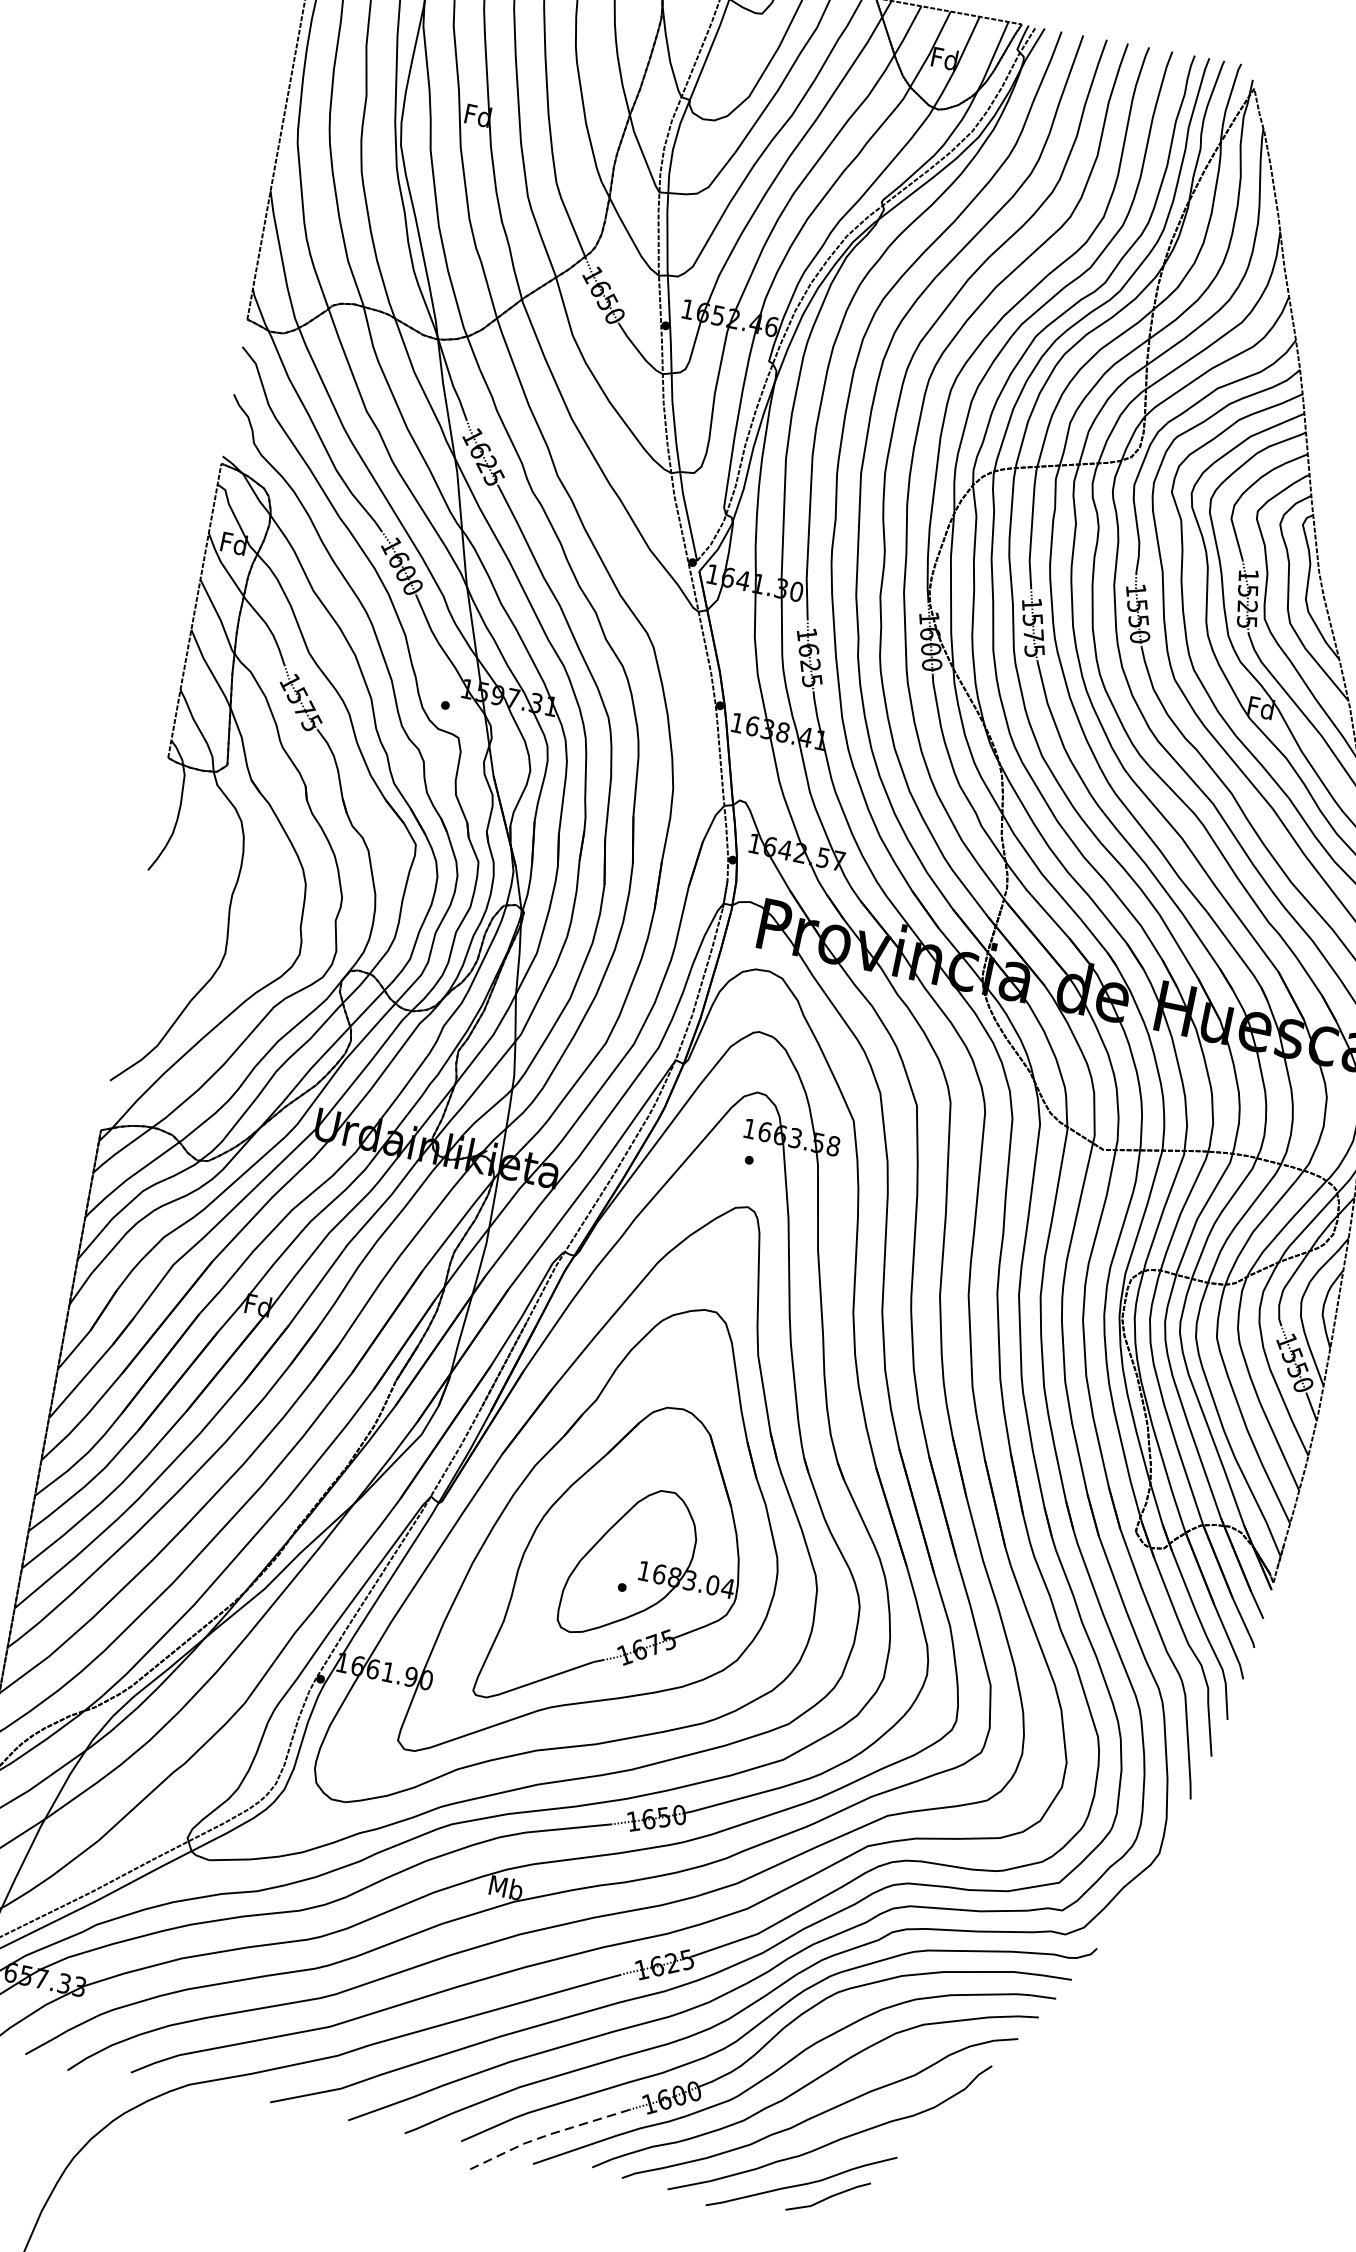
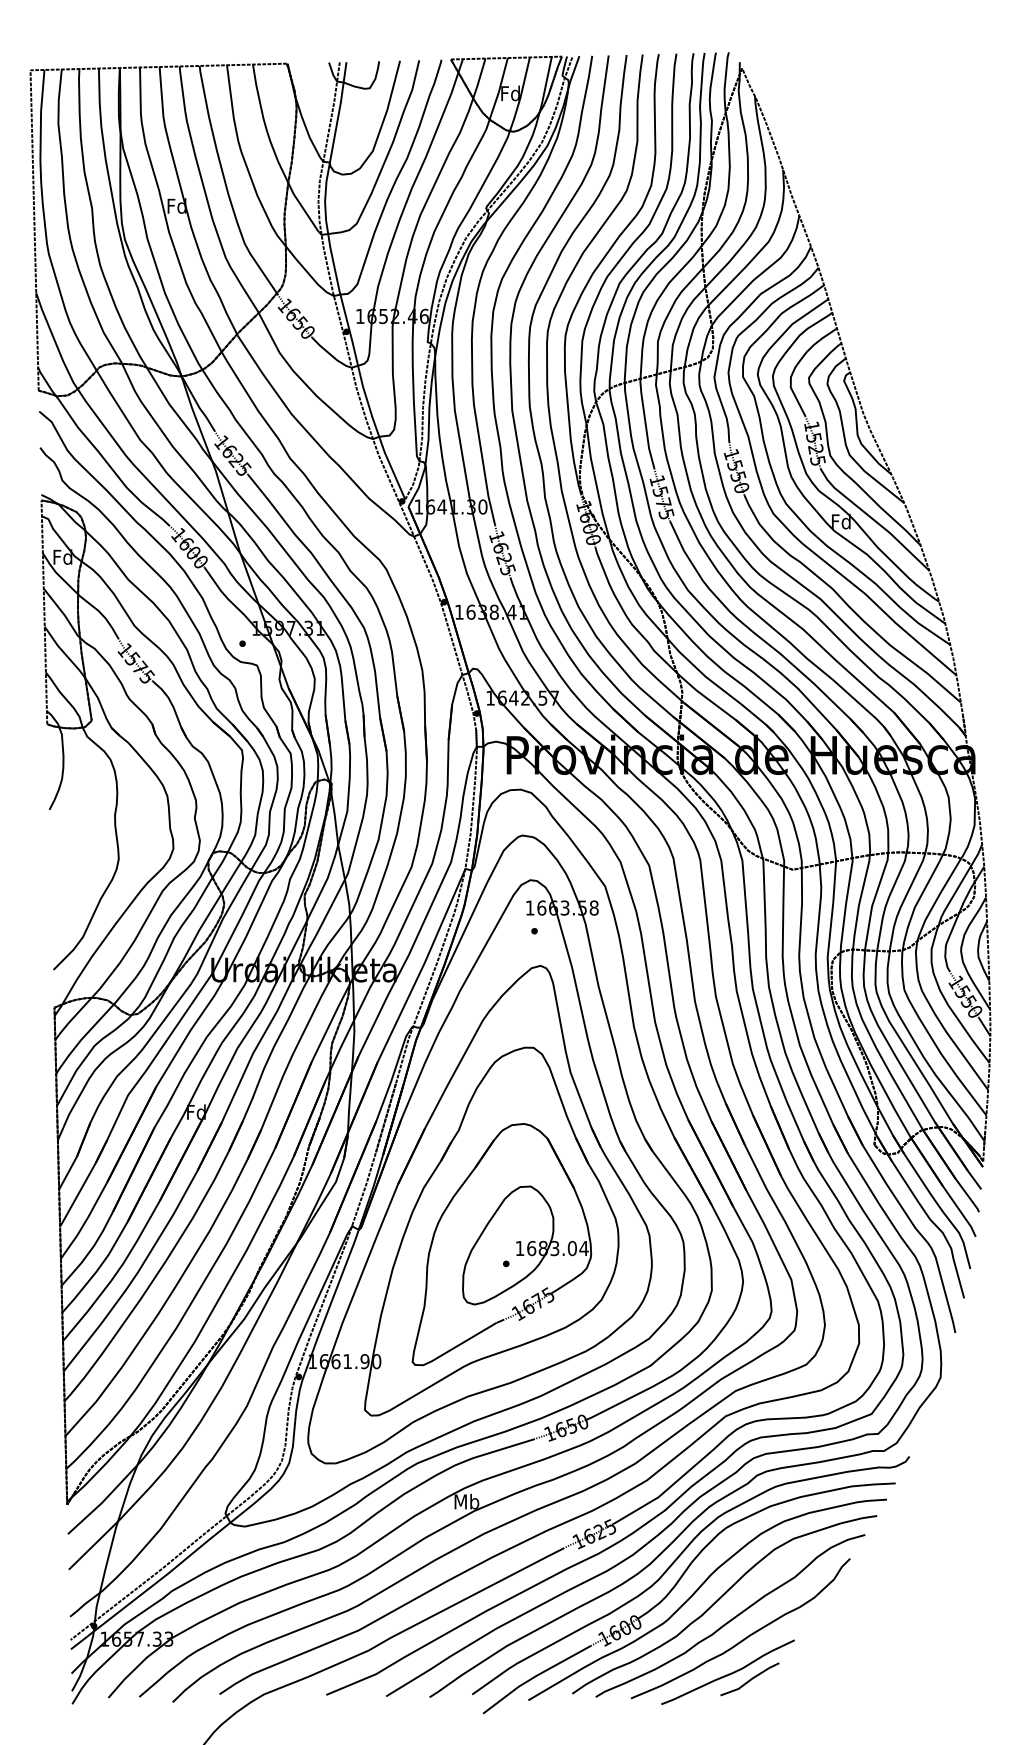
line: (548, 2134) -> (535, 1676), dashed -> solid

